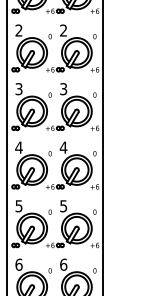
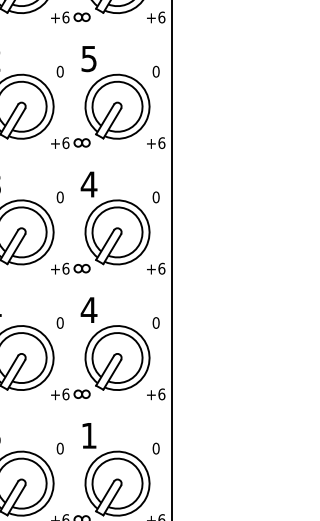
text: (63, 30) -> (88, 58), 2 -> 5
text: (63, 89) -> (88, 185), 3 -> 4
text: (63, 206) -> (88, 436), 5 -> 1

